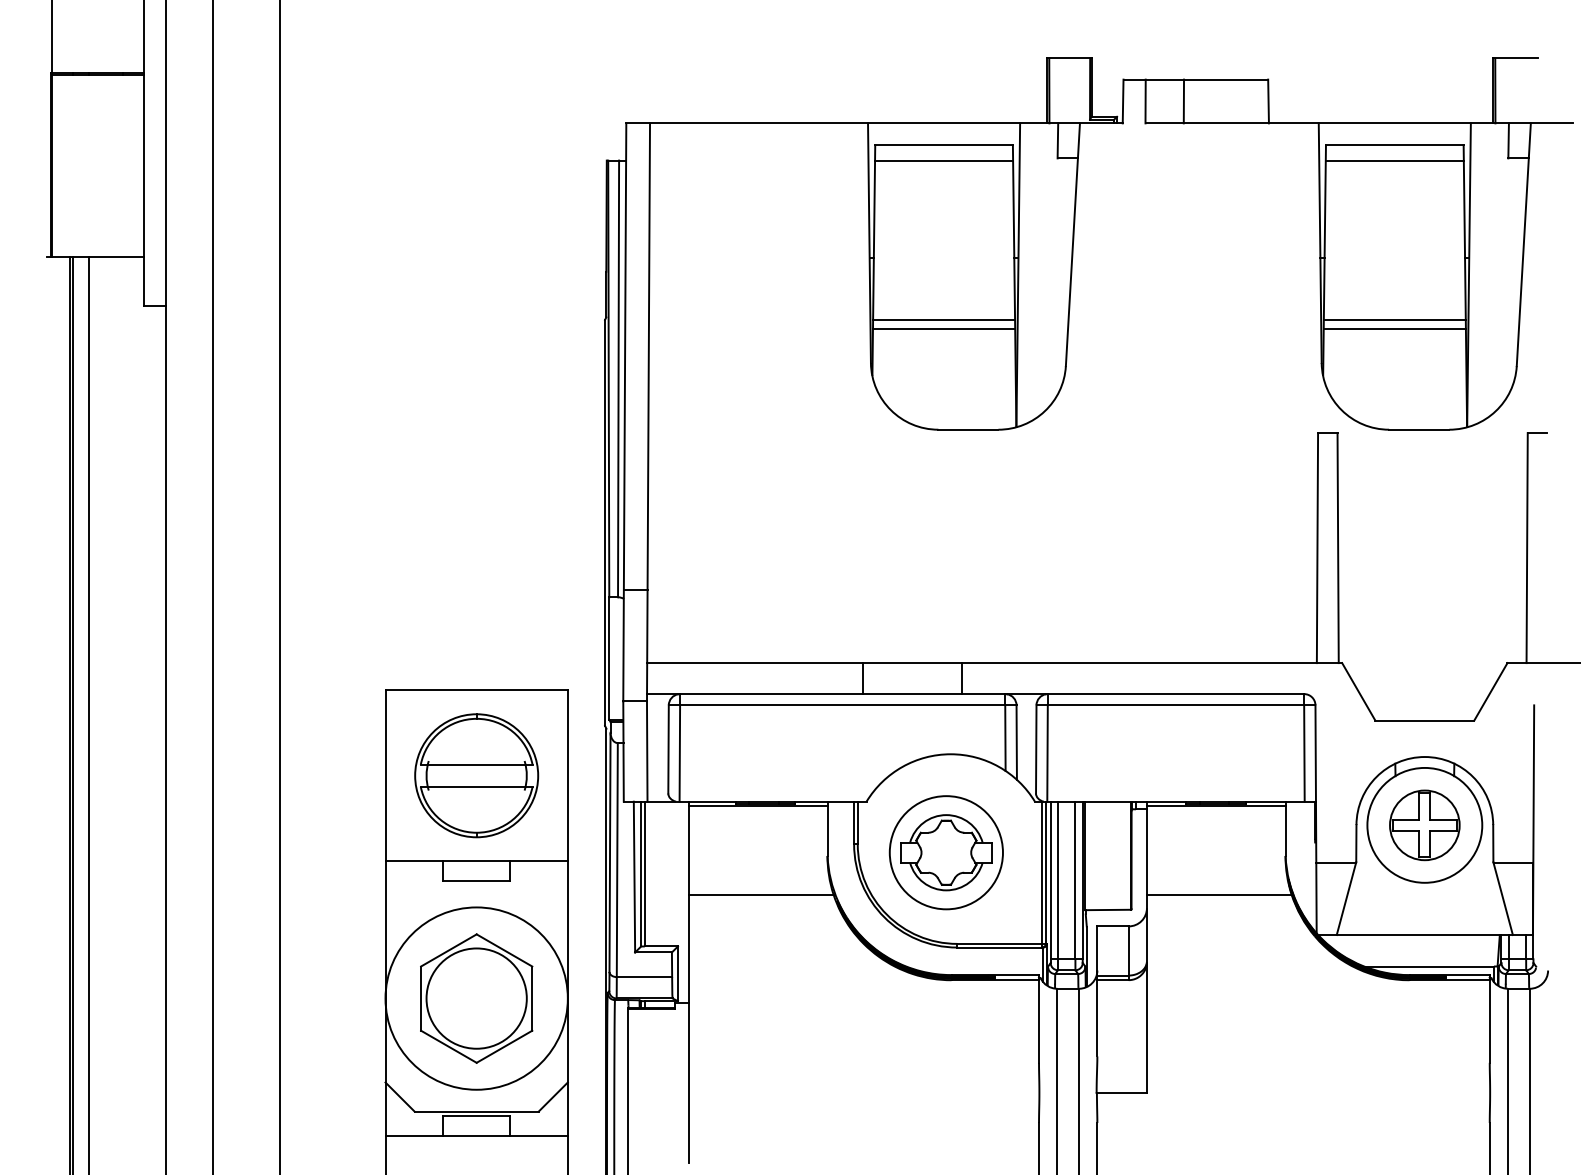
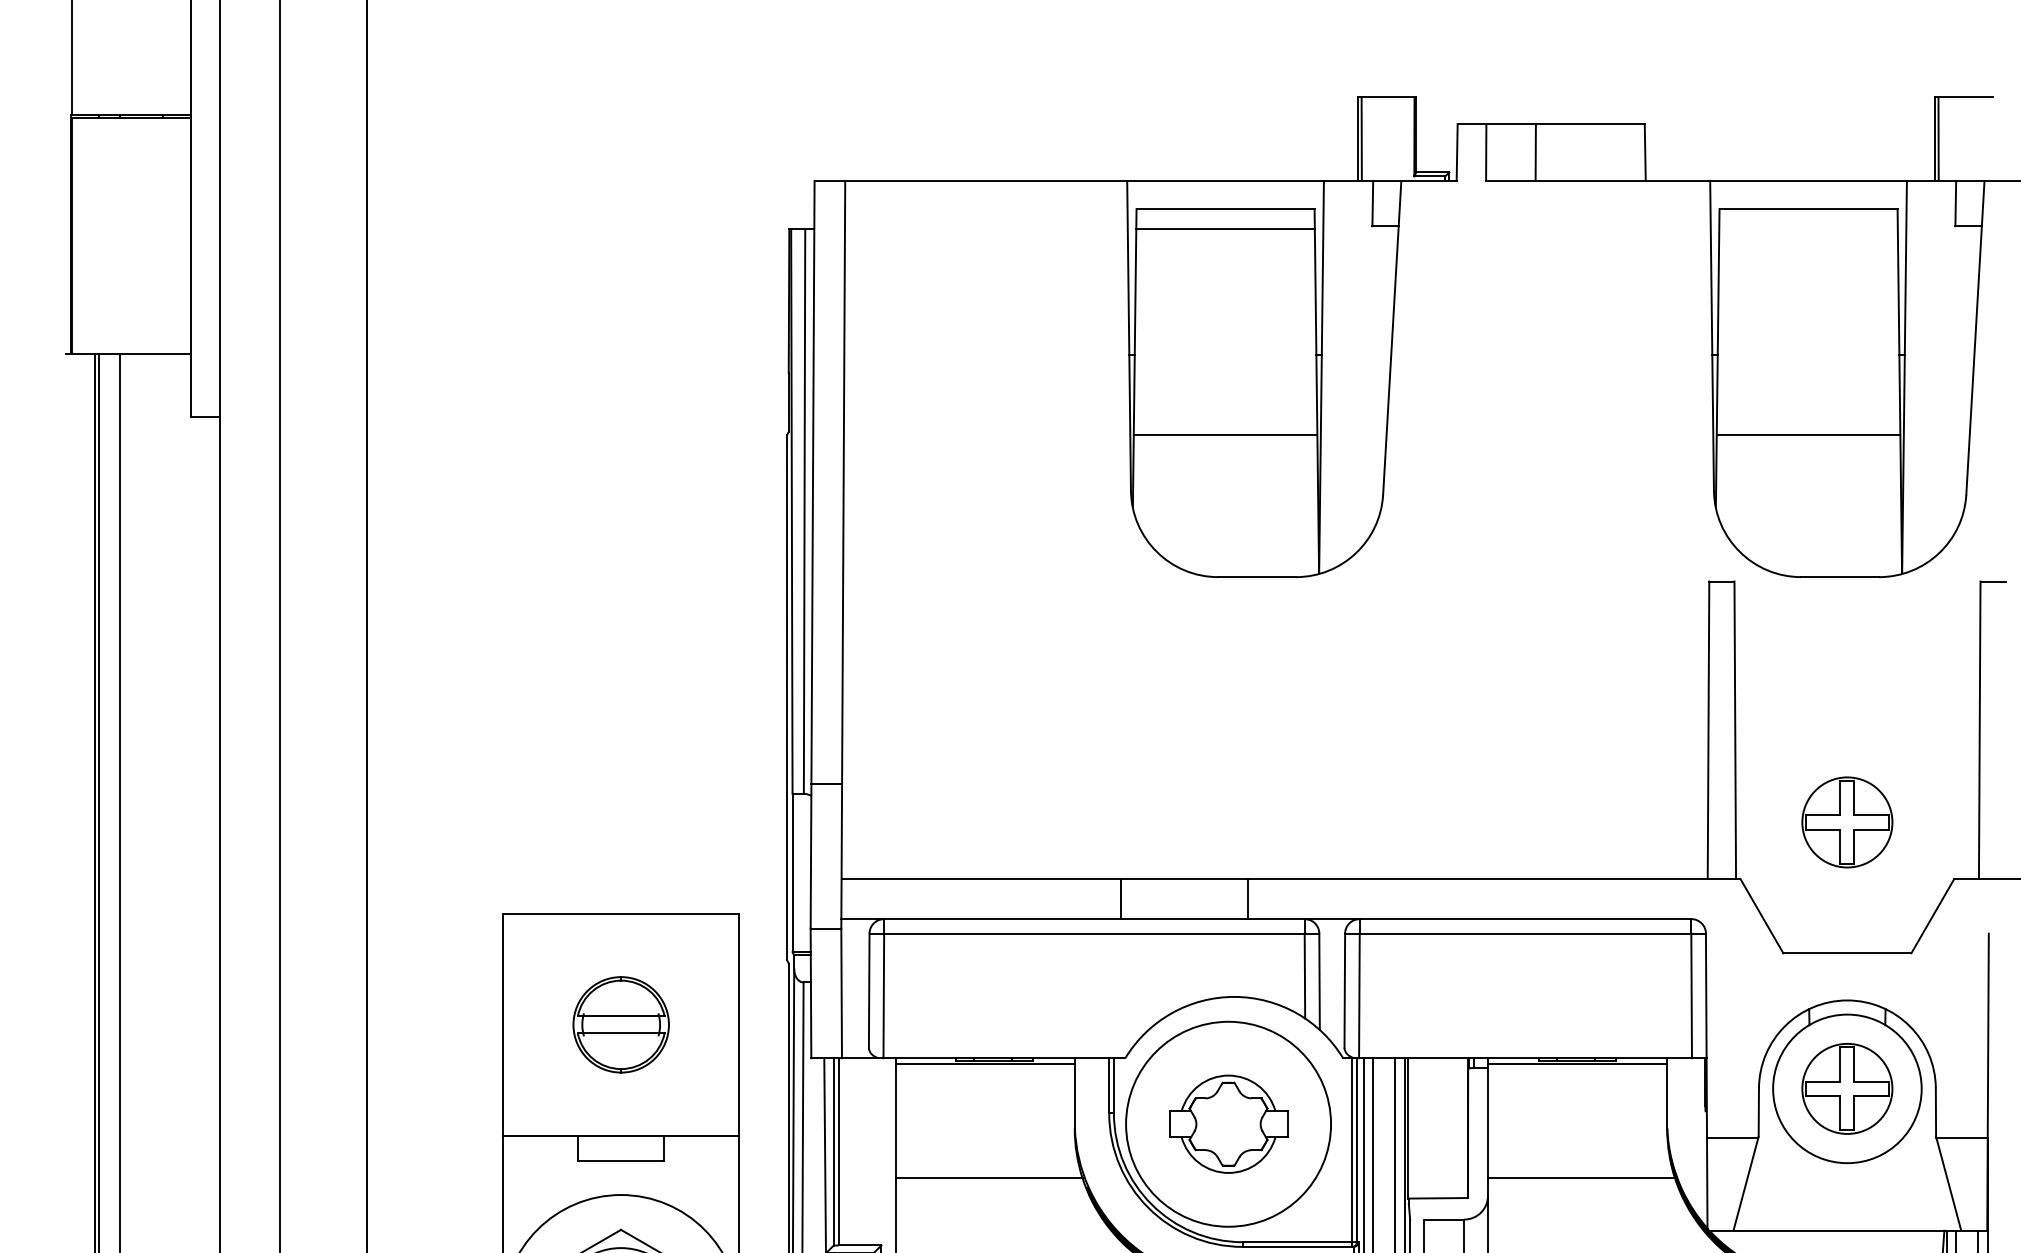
line: (1394, 160) -> (1808, 228), removed
line: (943, 329) -> (1224, 447), removed
line: (1394, 329) -> (1808, 447), removed
part: (1424, 619) -> (1846, 822), added
part: (476, 775) -> (620, 1024), size x0.6
circle: (945, 852) -> (1227, 1123), size x1.4

